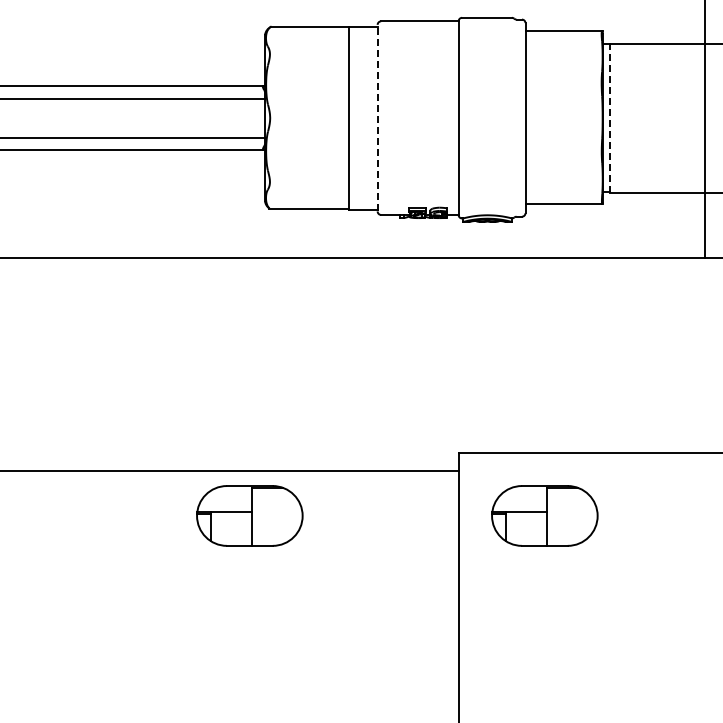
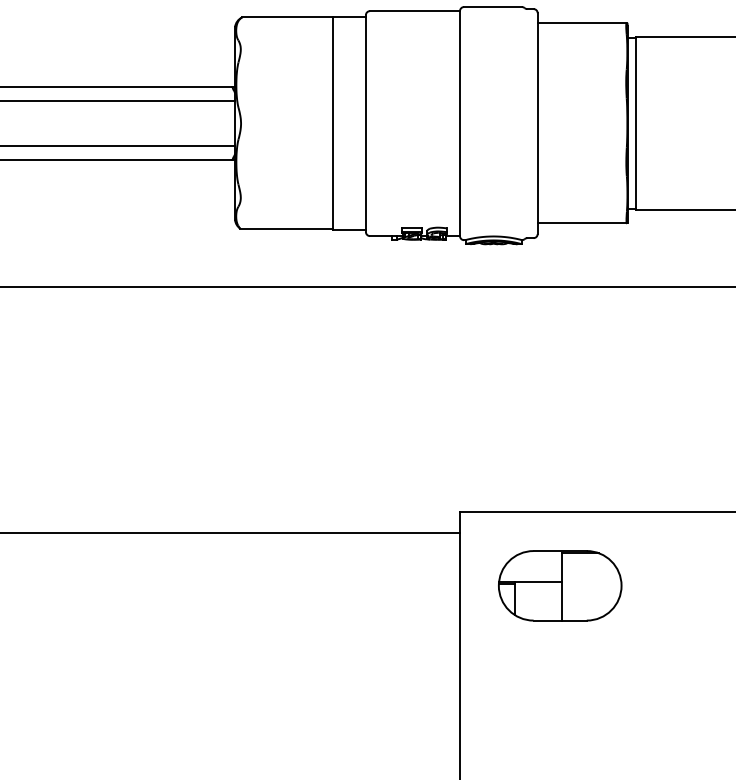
line: (377, 117) -> (365, 122), dashed -> solid
line: (609, 118) -> (635, 124), dashed -> solid
part: (249, 515) -> (217, 585), removed

